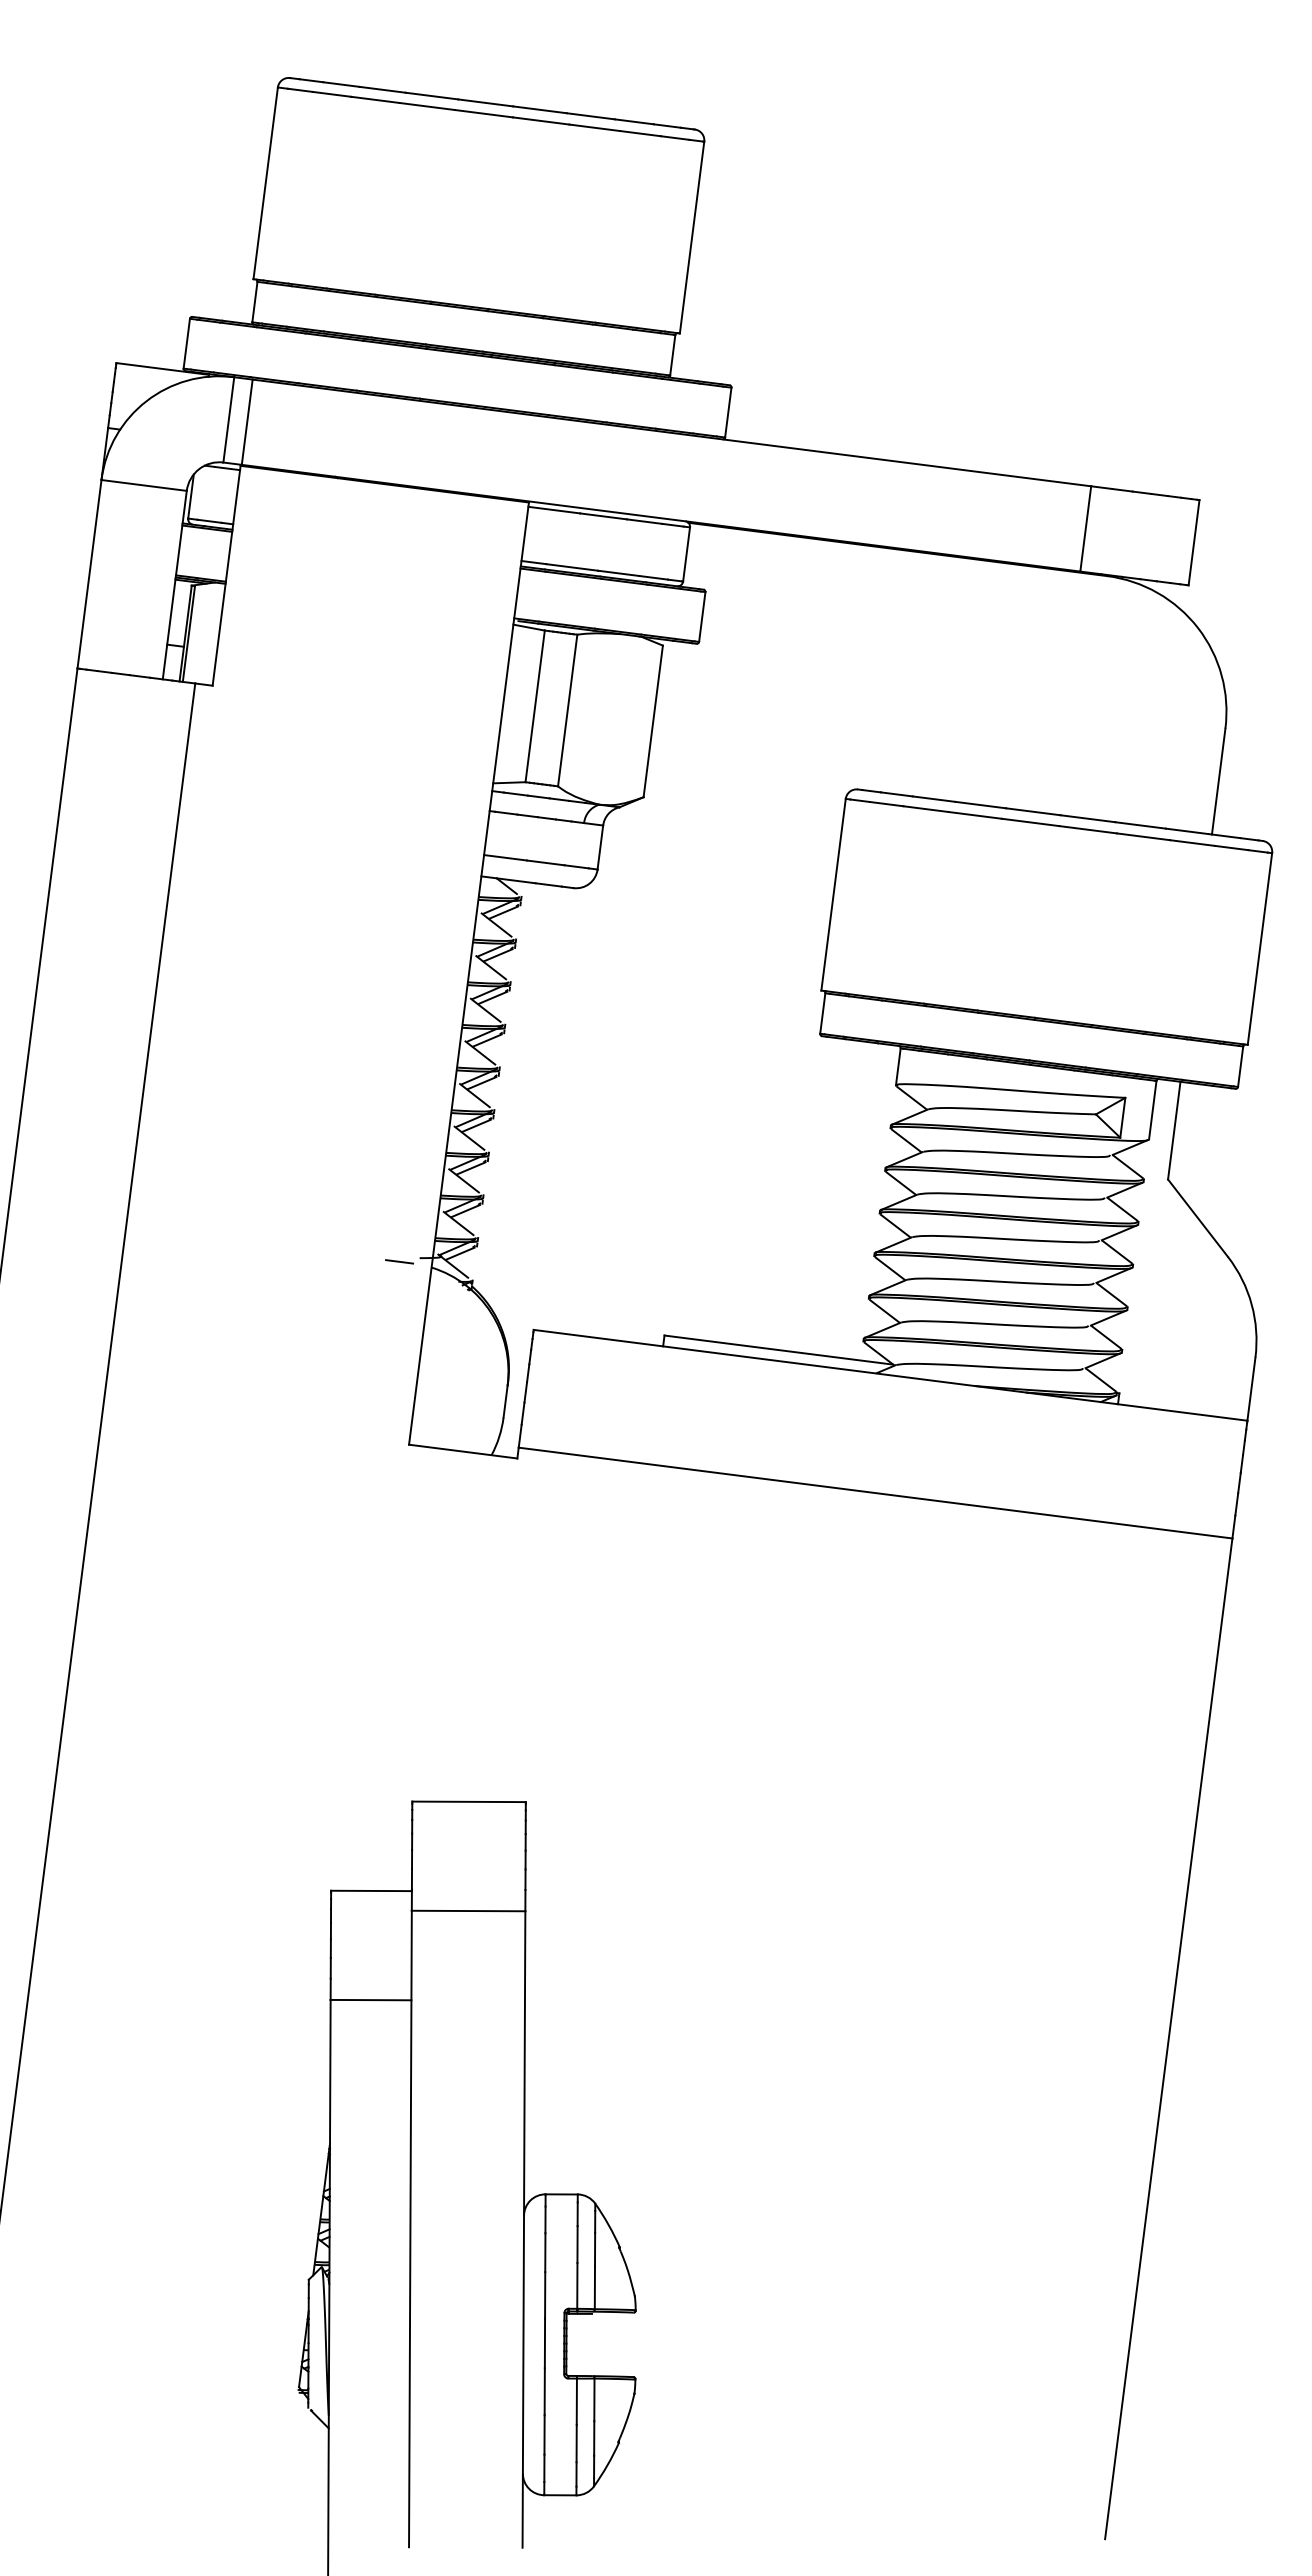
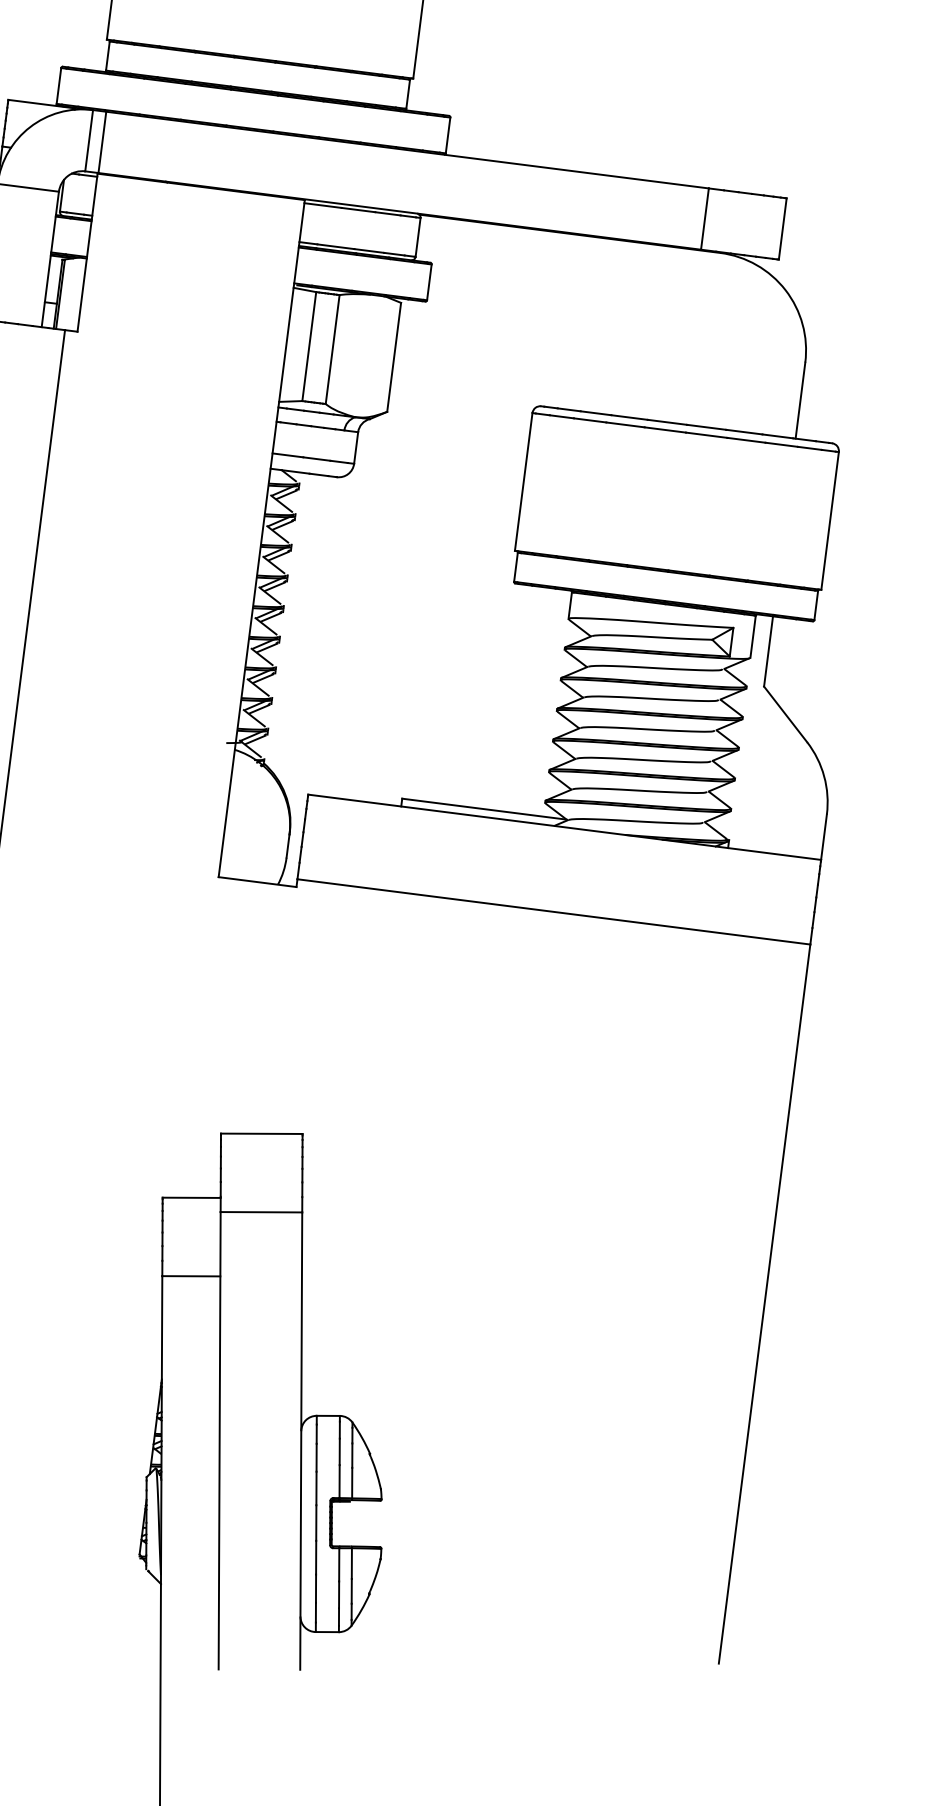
line: (399, 1261) -> (211, 745), removed

